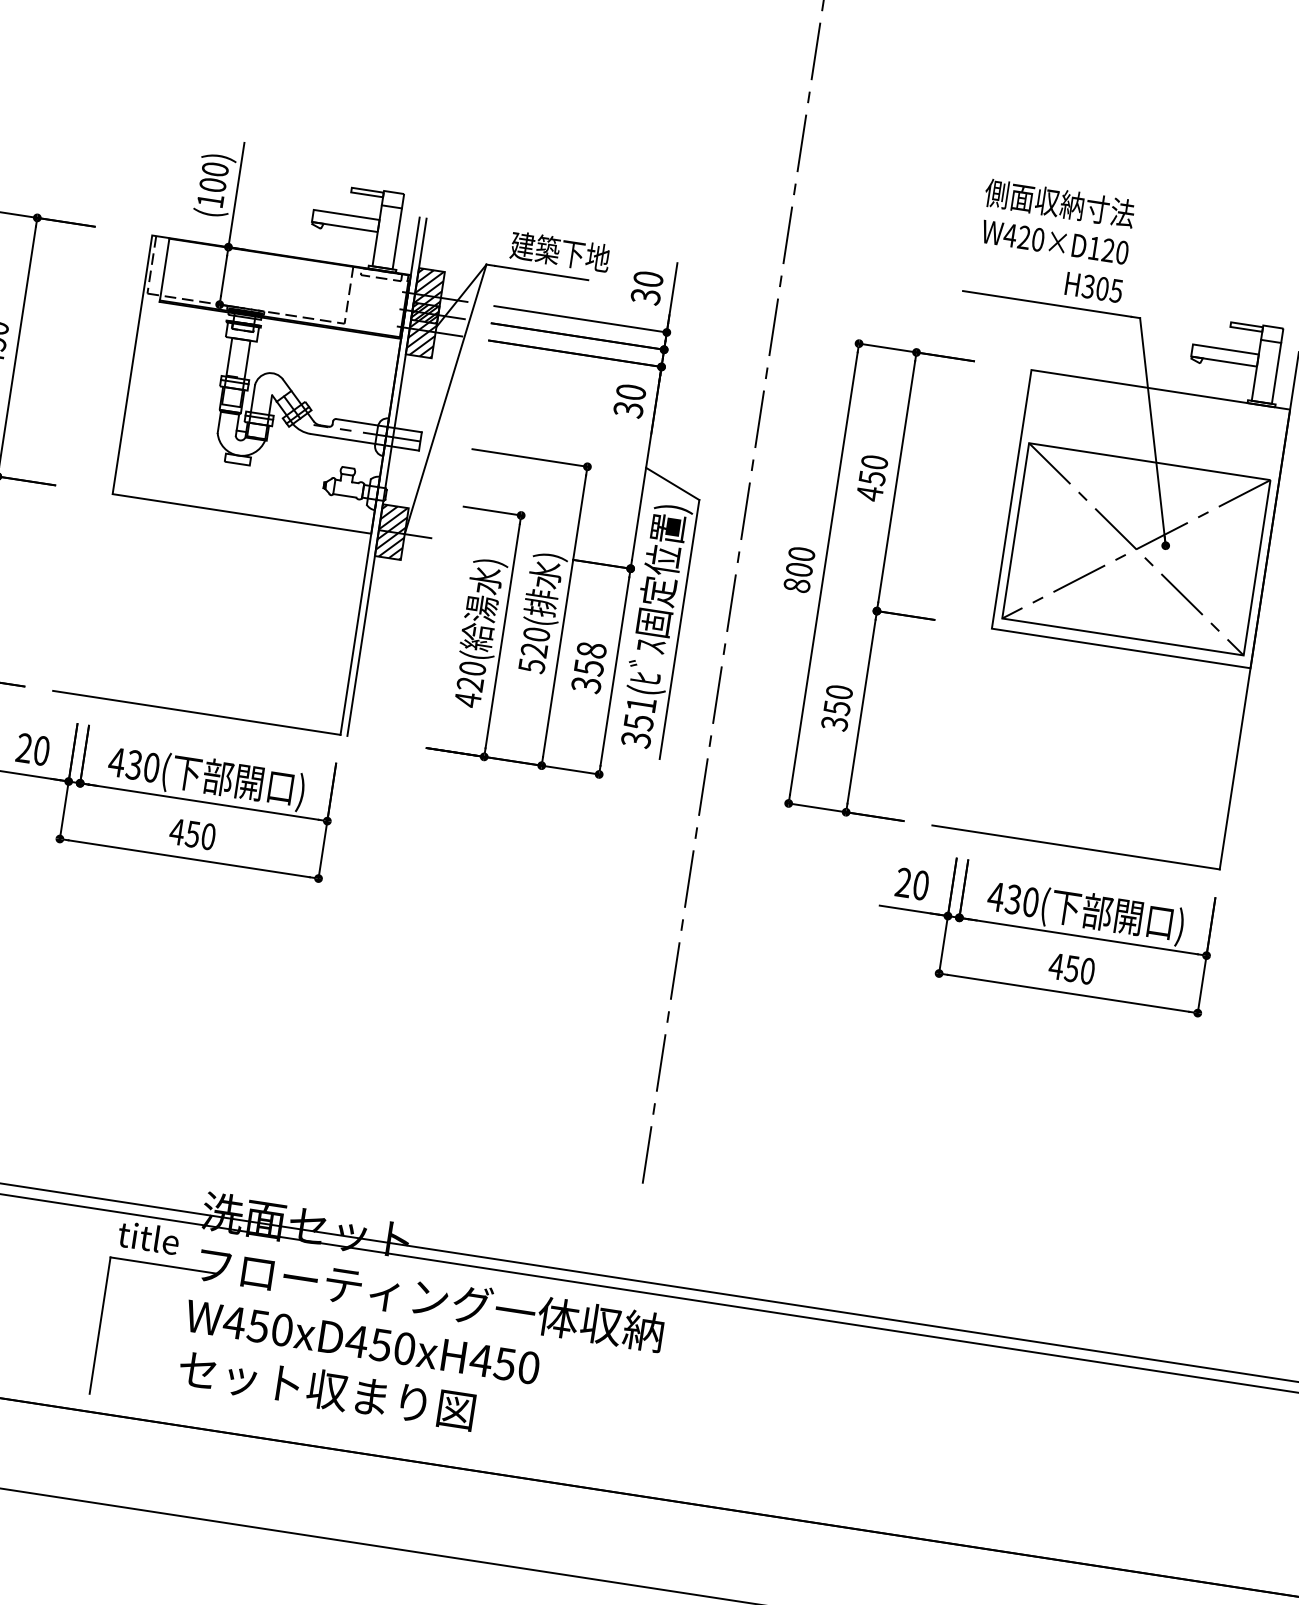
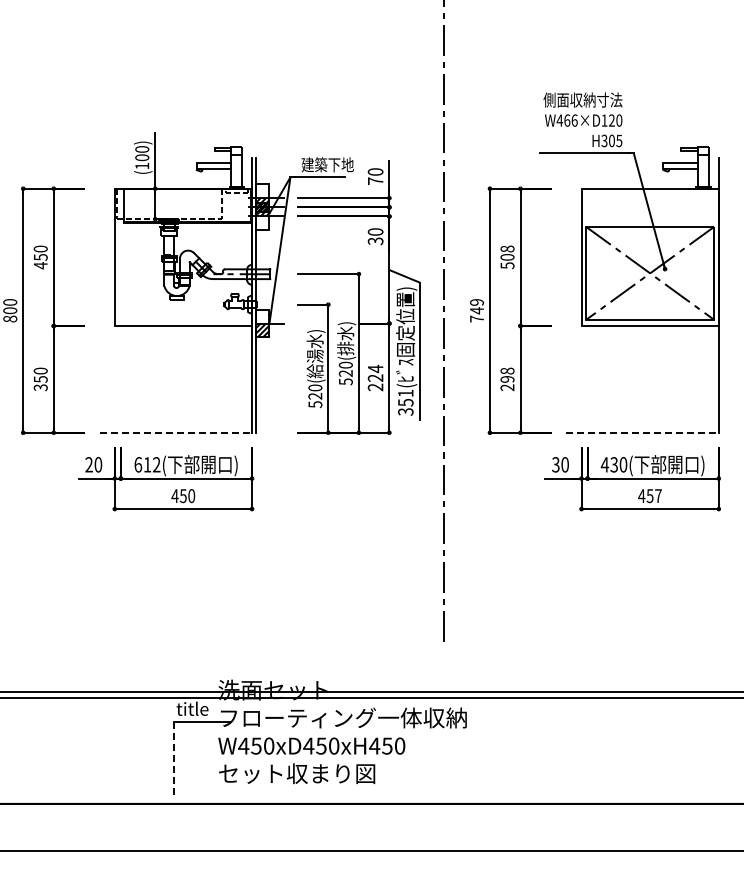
text: (1030, 238) -> (570, 120), W420×D120 -> W466×D120
hatch: (429, 283) -> (262, 191), removed
text: (645, 297) -> (375, 181), 30 -> 70
hatch: (420, 343) -> (262, 223), removed
text: (872, 478) -> (507, 257), 450 -> 508
hatch: (393, 518) -> (262, 316), removed
text: (800, 569) -> (477, 310), 800 -> 749
text: (588, 666) -> (375, 377), 358 -> 224
text: (468, 699) -> (315, 404), 420( -> 520(
text: (837, 708) -> (507, 379), 350 -> 298
line: (198, 712) -> (176, 432), solid -> dashed
text: (134, 764) -> (147, 464), 430( -> 612(
line: (1077, 847) -> (643, 432), solid -> dashed
text: (902, 882) -> (555, 464), 20 -> 30
text: (1087, 972) -> (658, 496), 450 -> 457
line: (100, 1326) -> (174, 758), solid -> dashed

